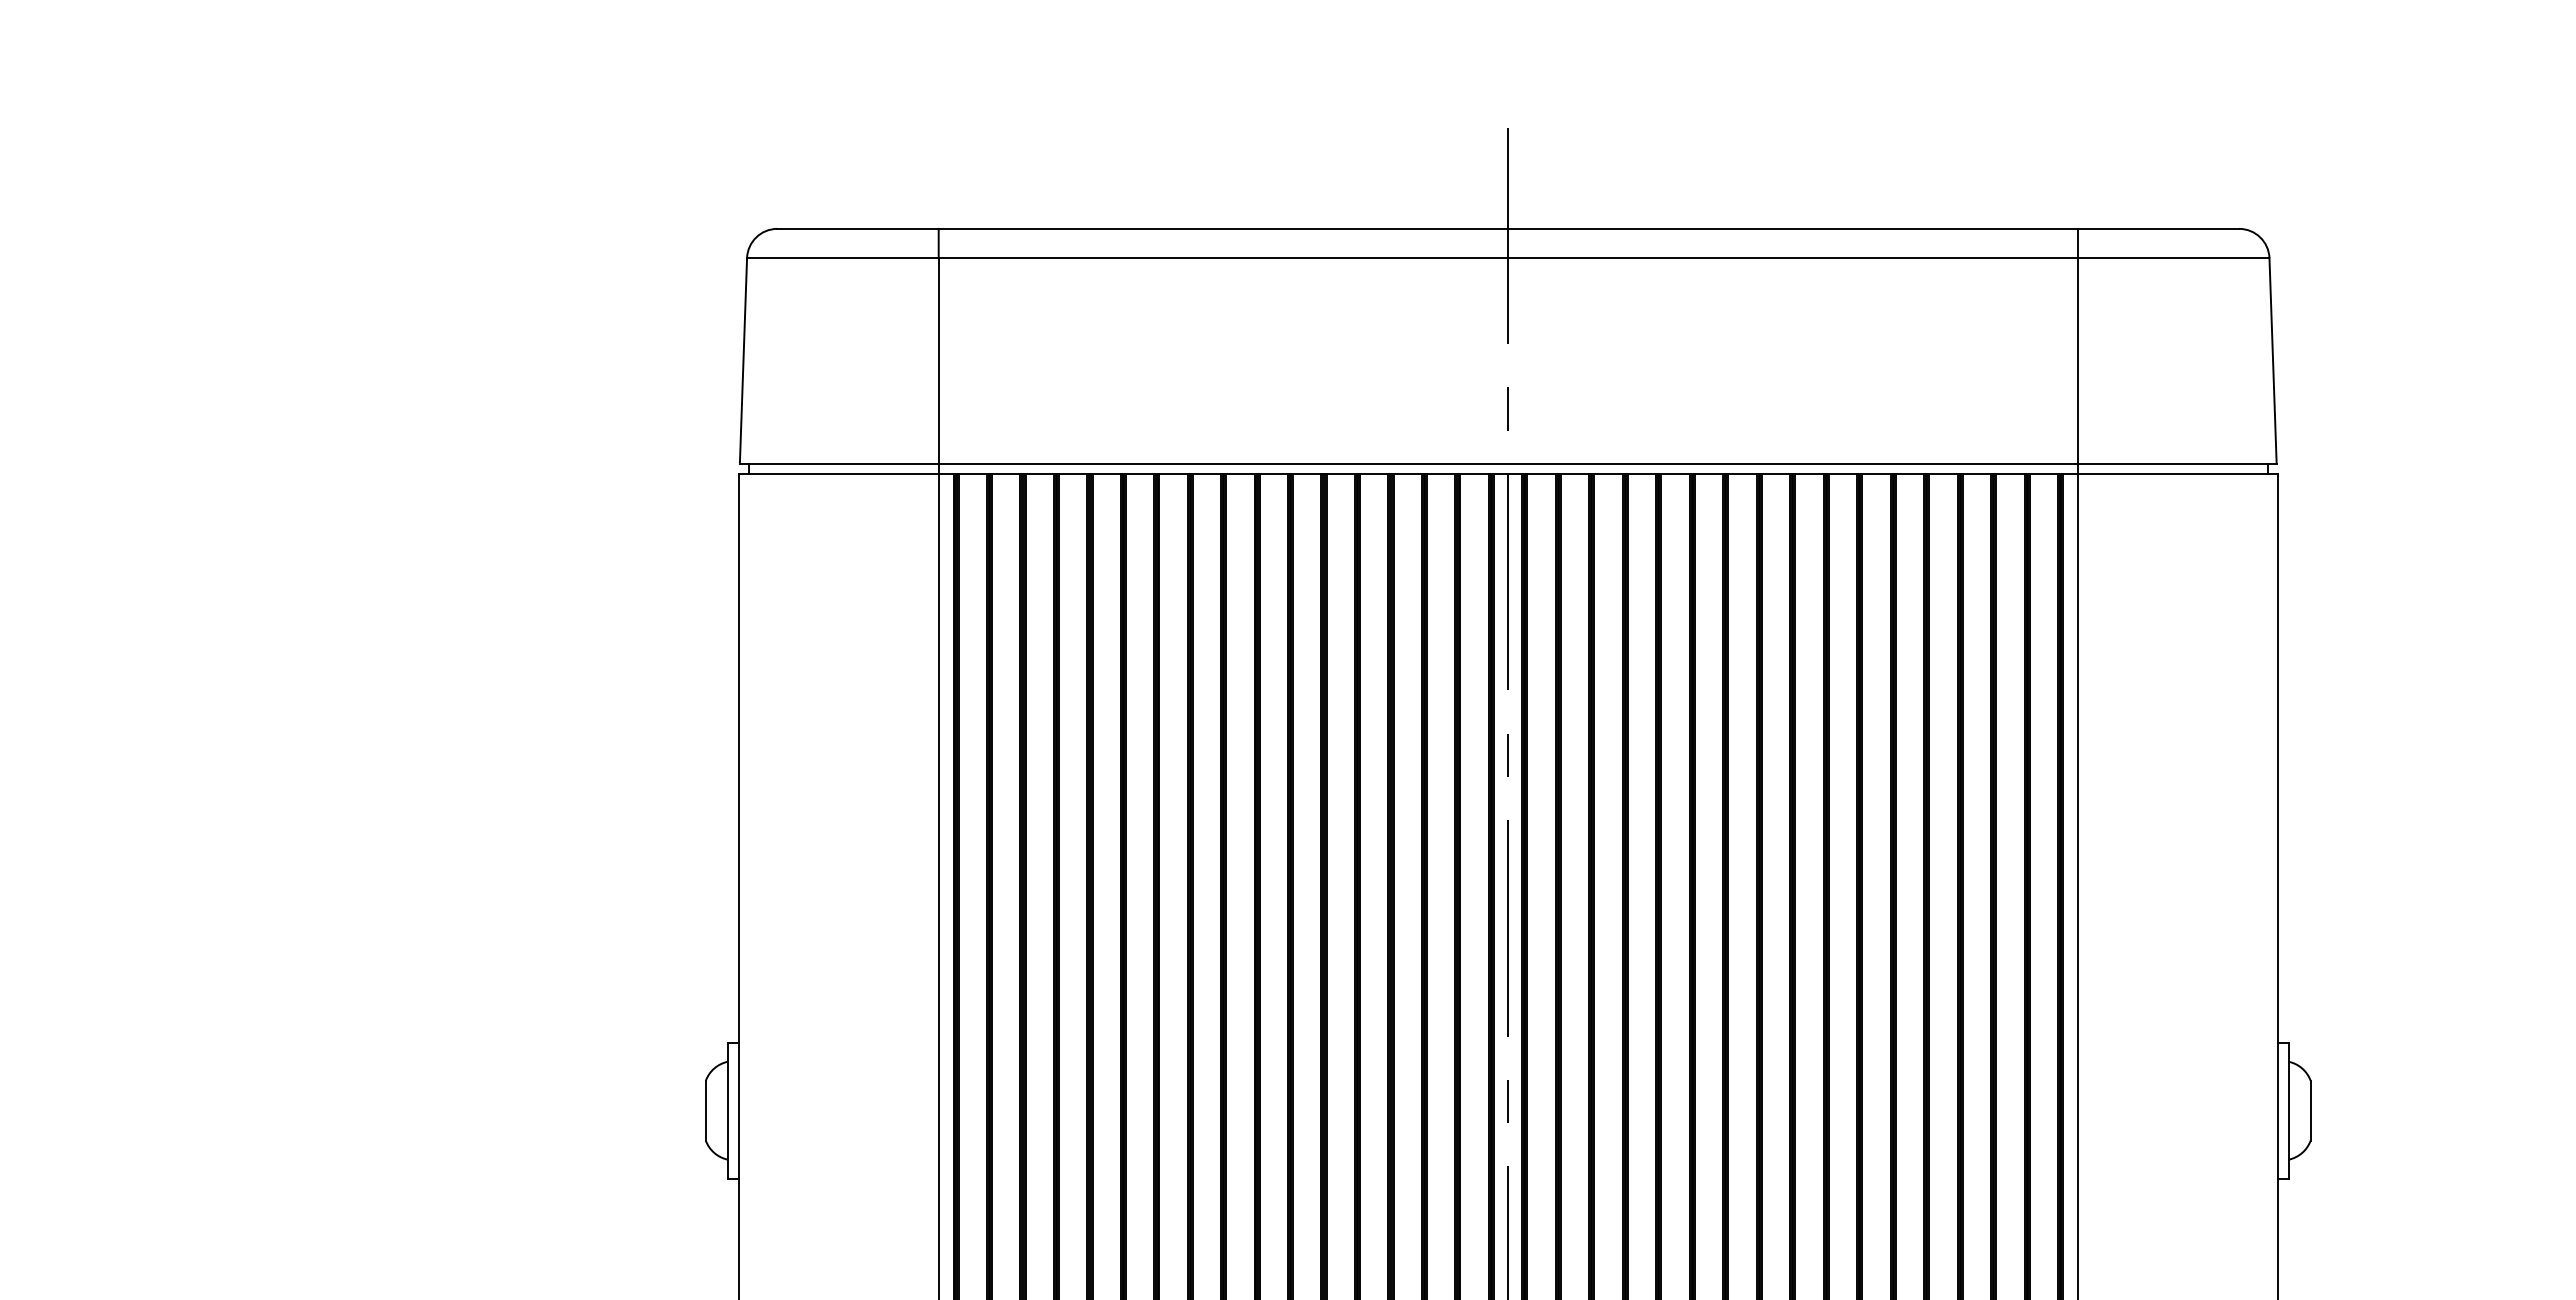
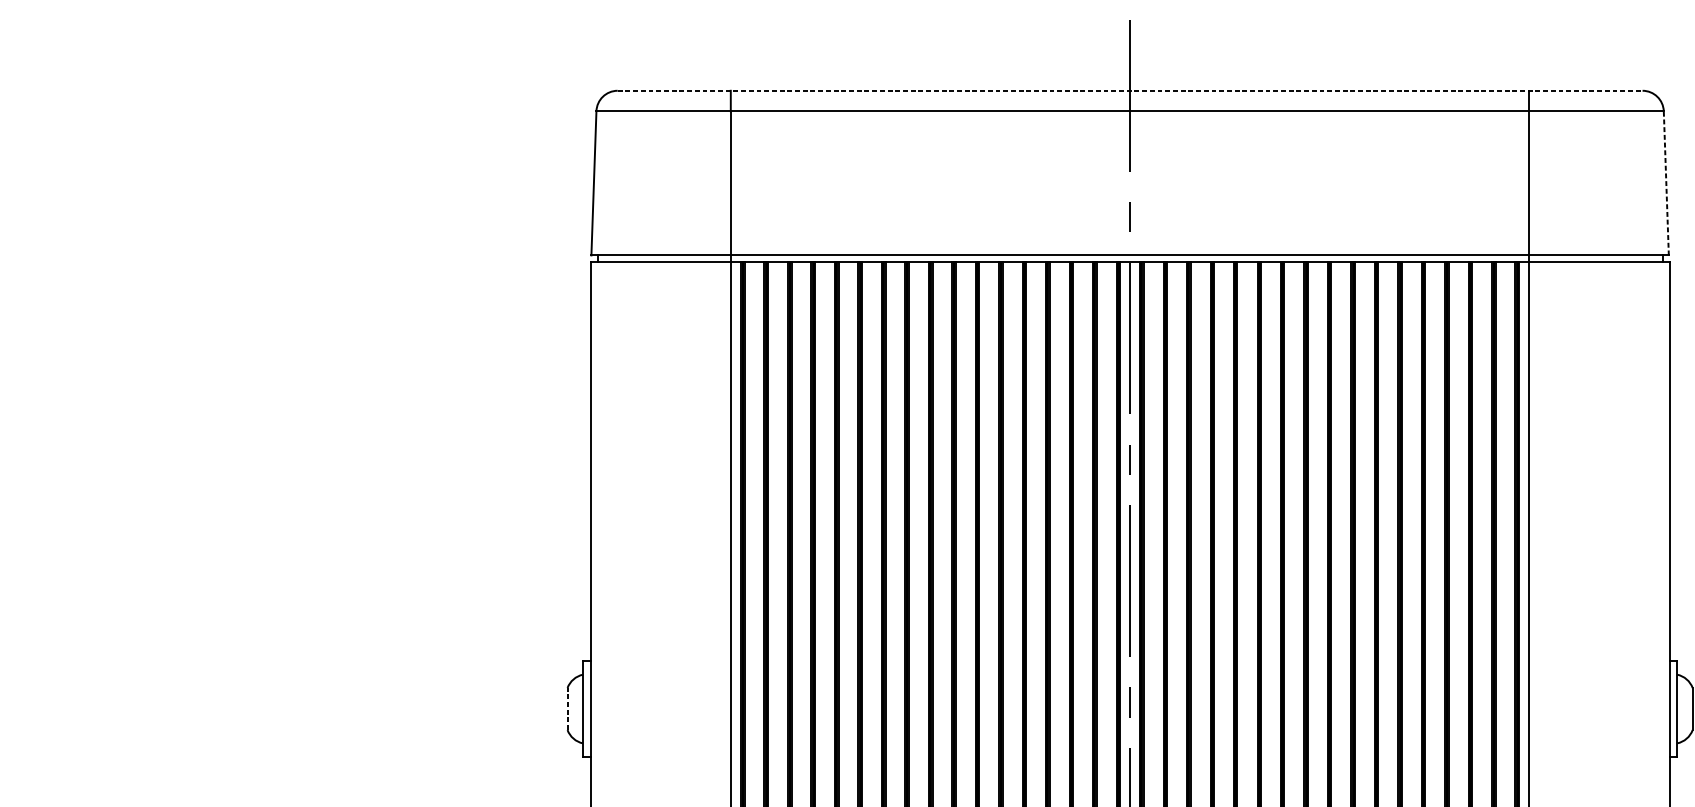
line: (1508, 228) -> (1130, 90), solid -> dashed
line: (2273, 360) -> (1666, 183), solid -> dashed
line: (705, 1110) -> (567, 708), solid -> dashed

